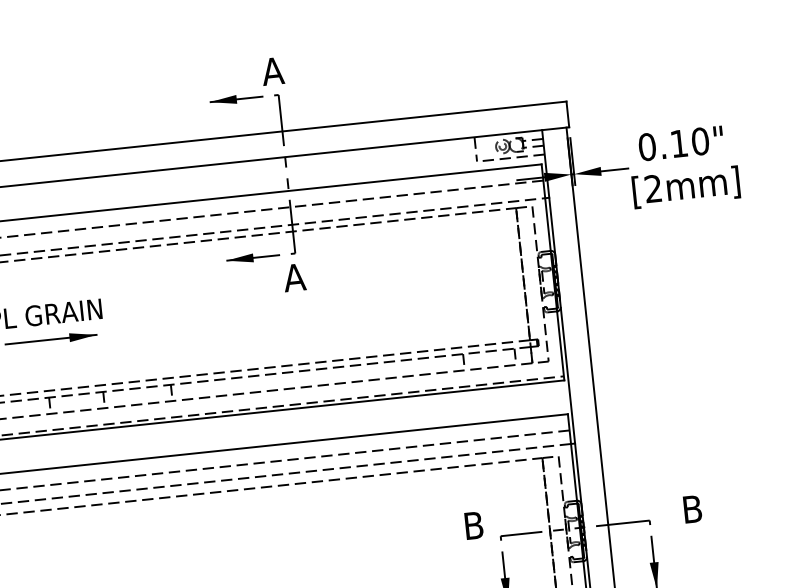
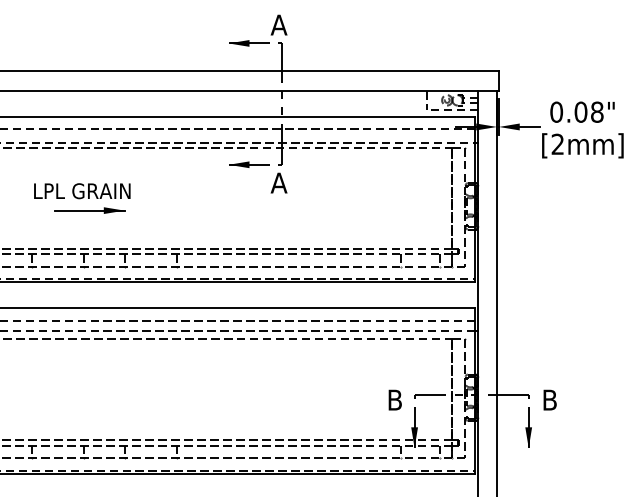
text: (688, 141) -> (588, 111), 0.10" -> 0.08"
text: (691, 508) -> (549, 399), moved
text: (472, 524) -> (394, 399), moved

